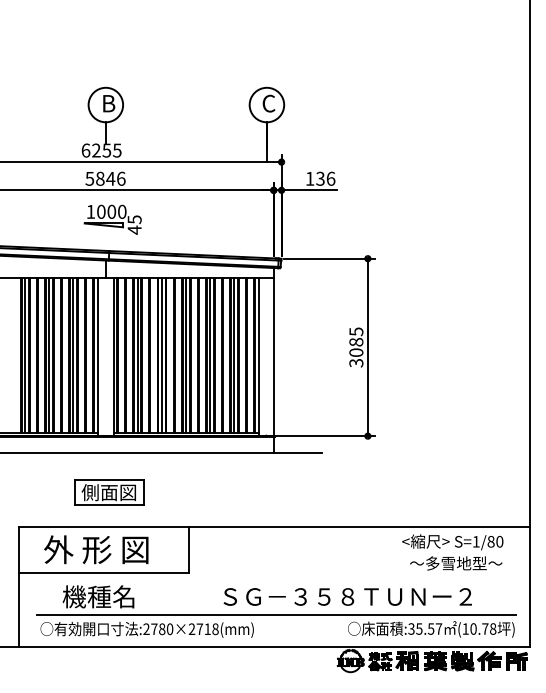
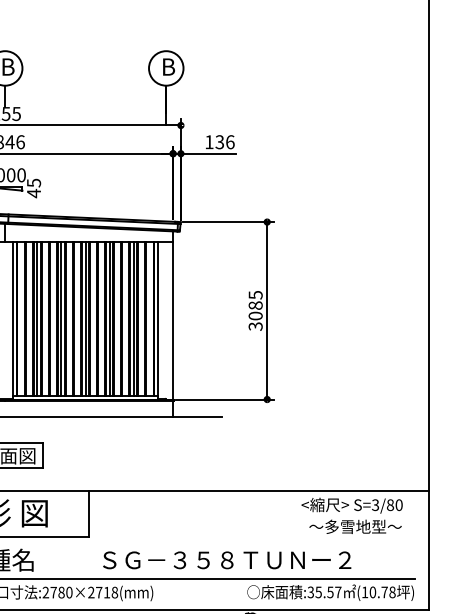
text: (268, 103) -> (167, 66), C -> B
text: (475, 541) -> (374, 504), S=1/80 -> S=3/80
text: (347, 596) -> (226, 559), moved

